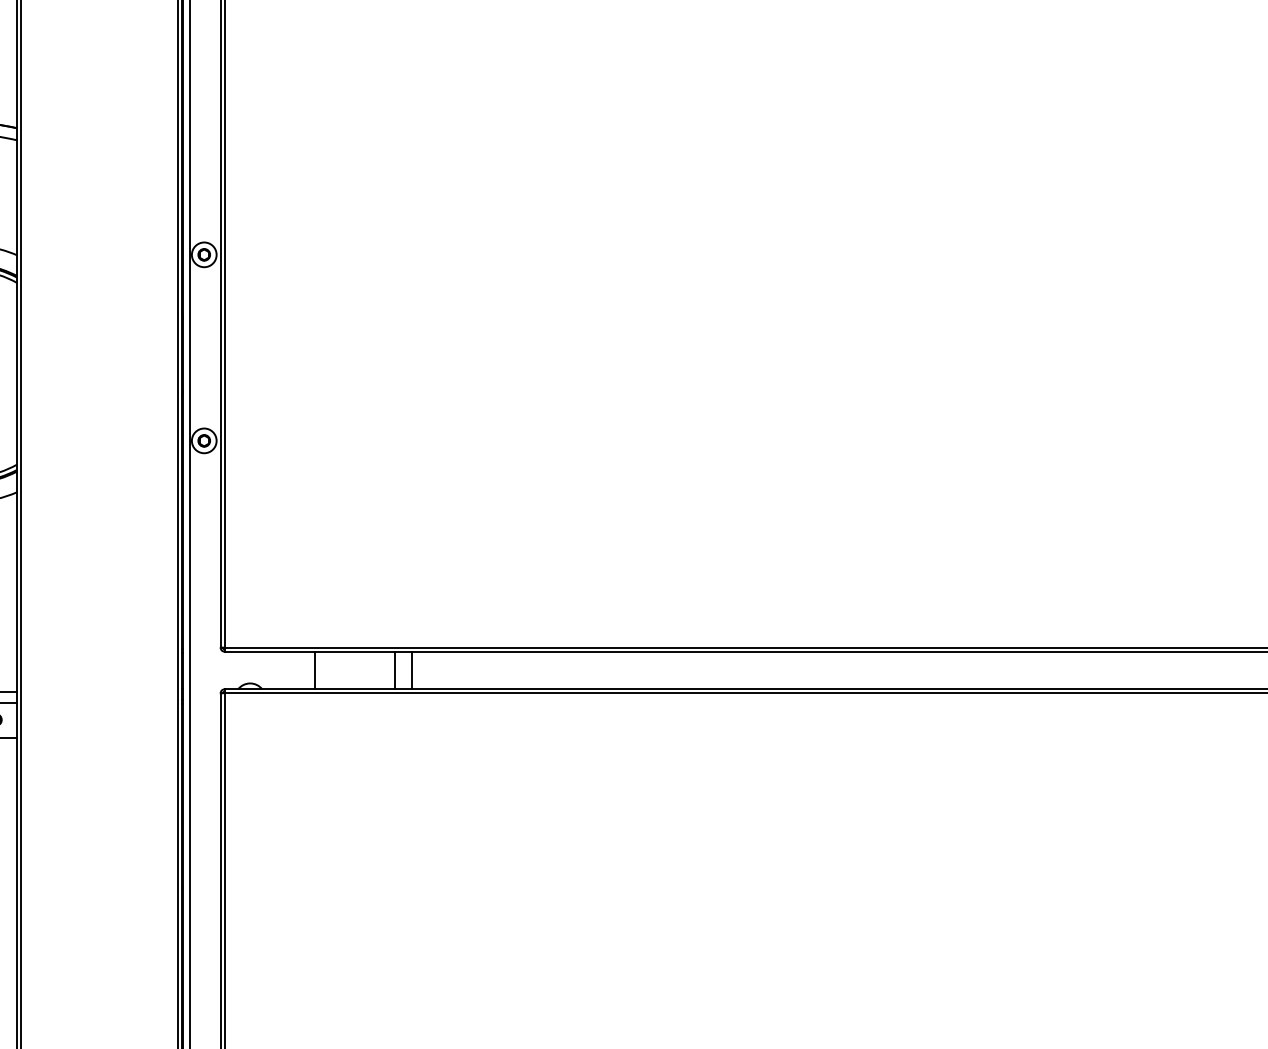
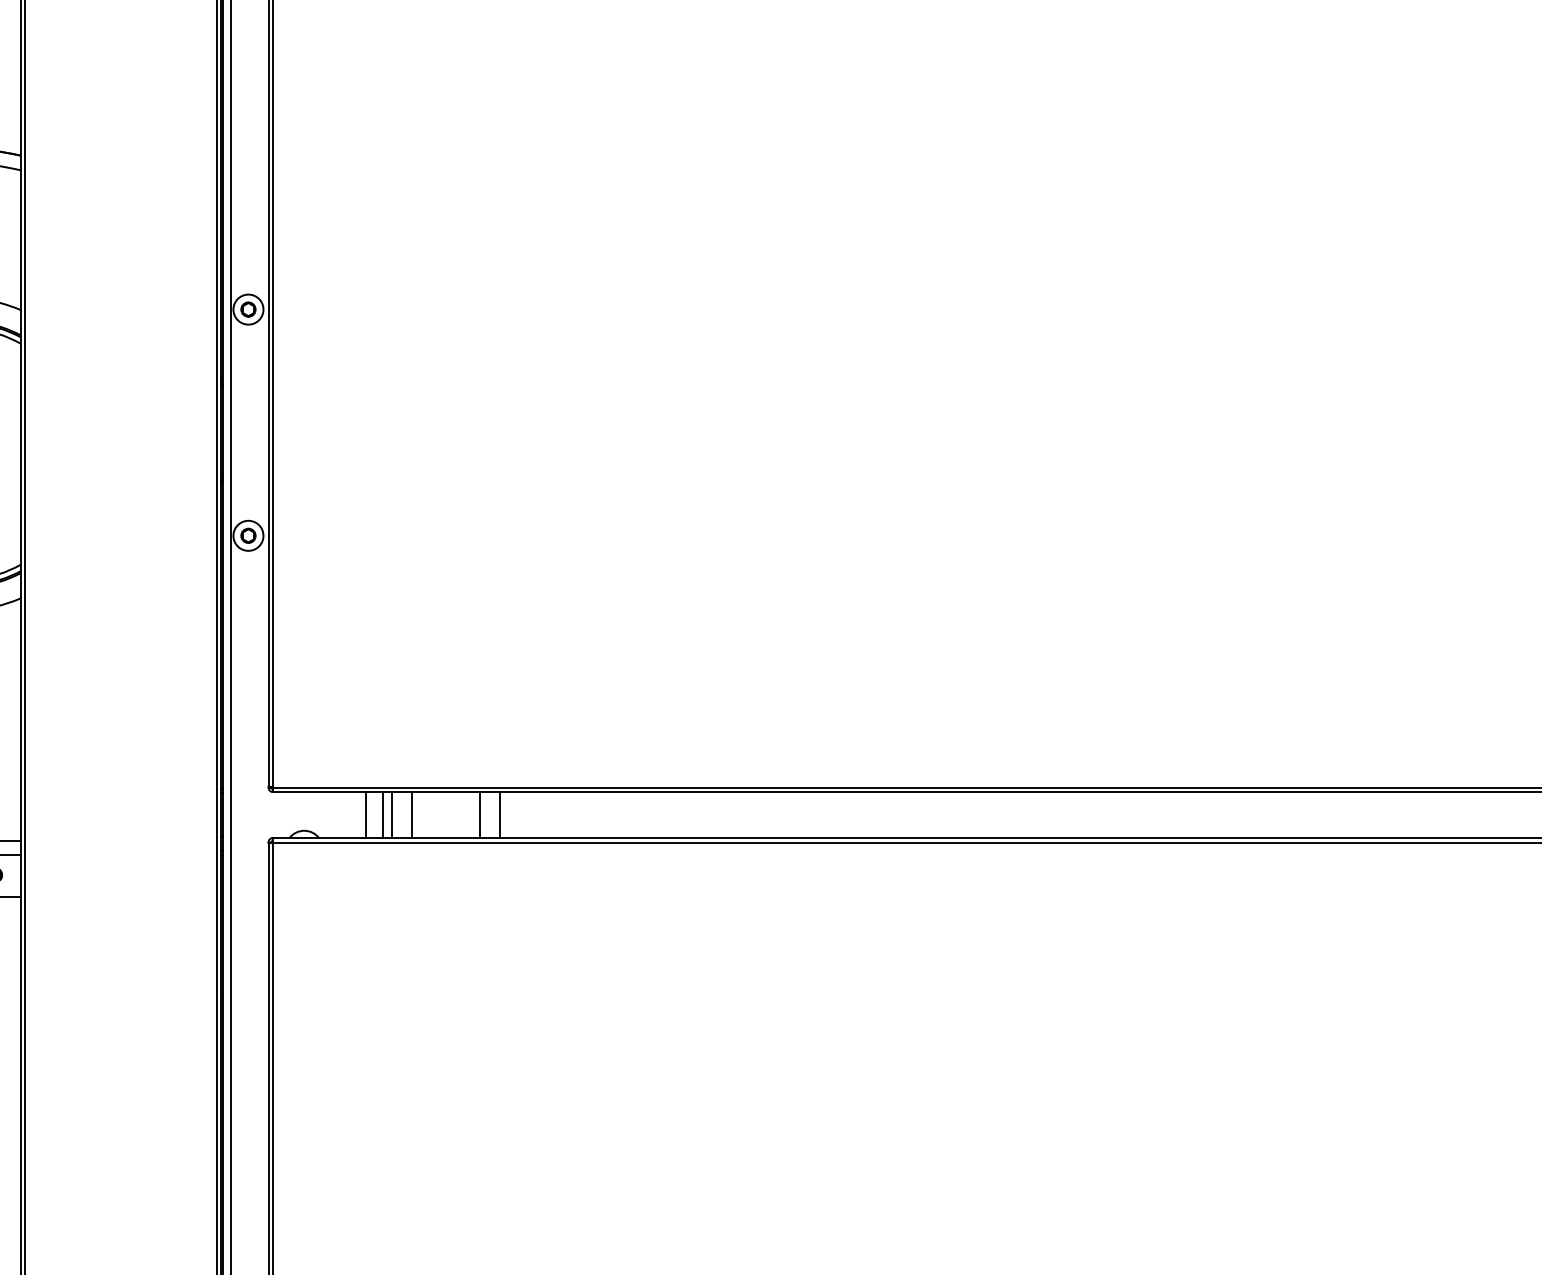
line: (300, 670) -> (365, 814), added
line: (321, 670) -> (391, 814), added
line: (338, 670) -> (411, 814), added

